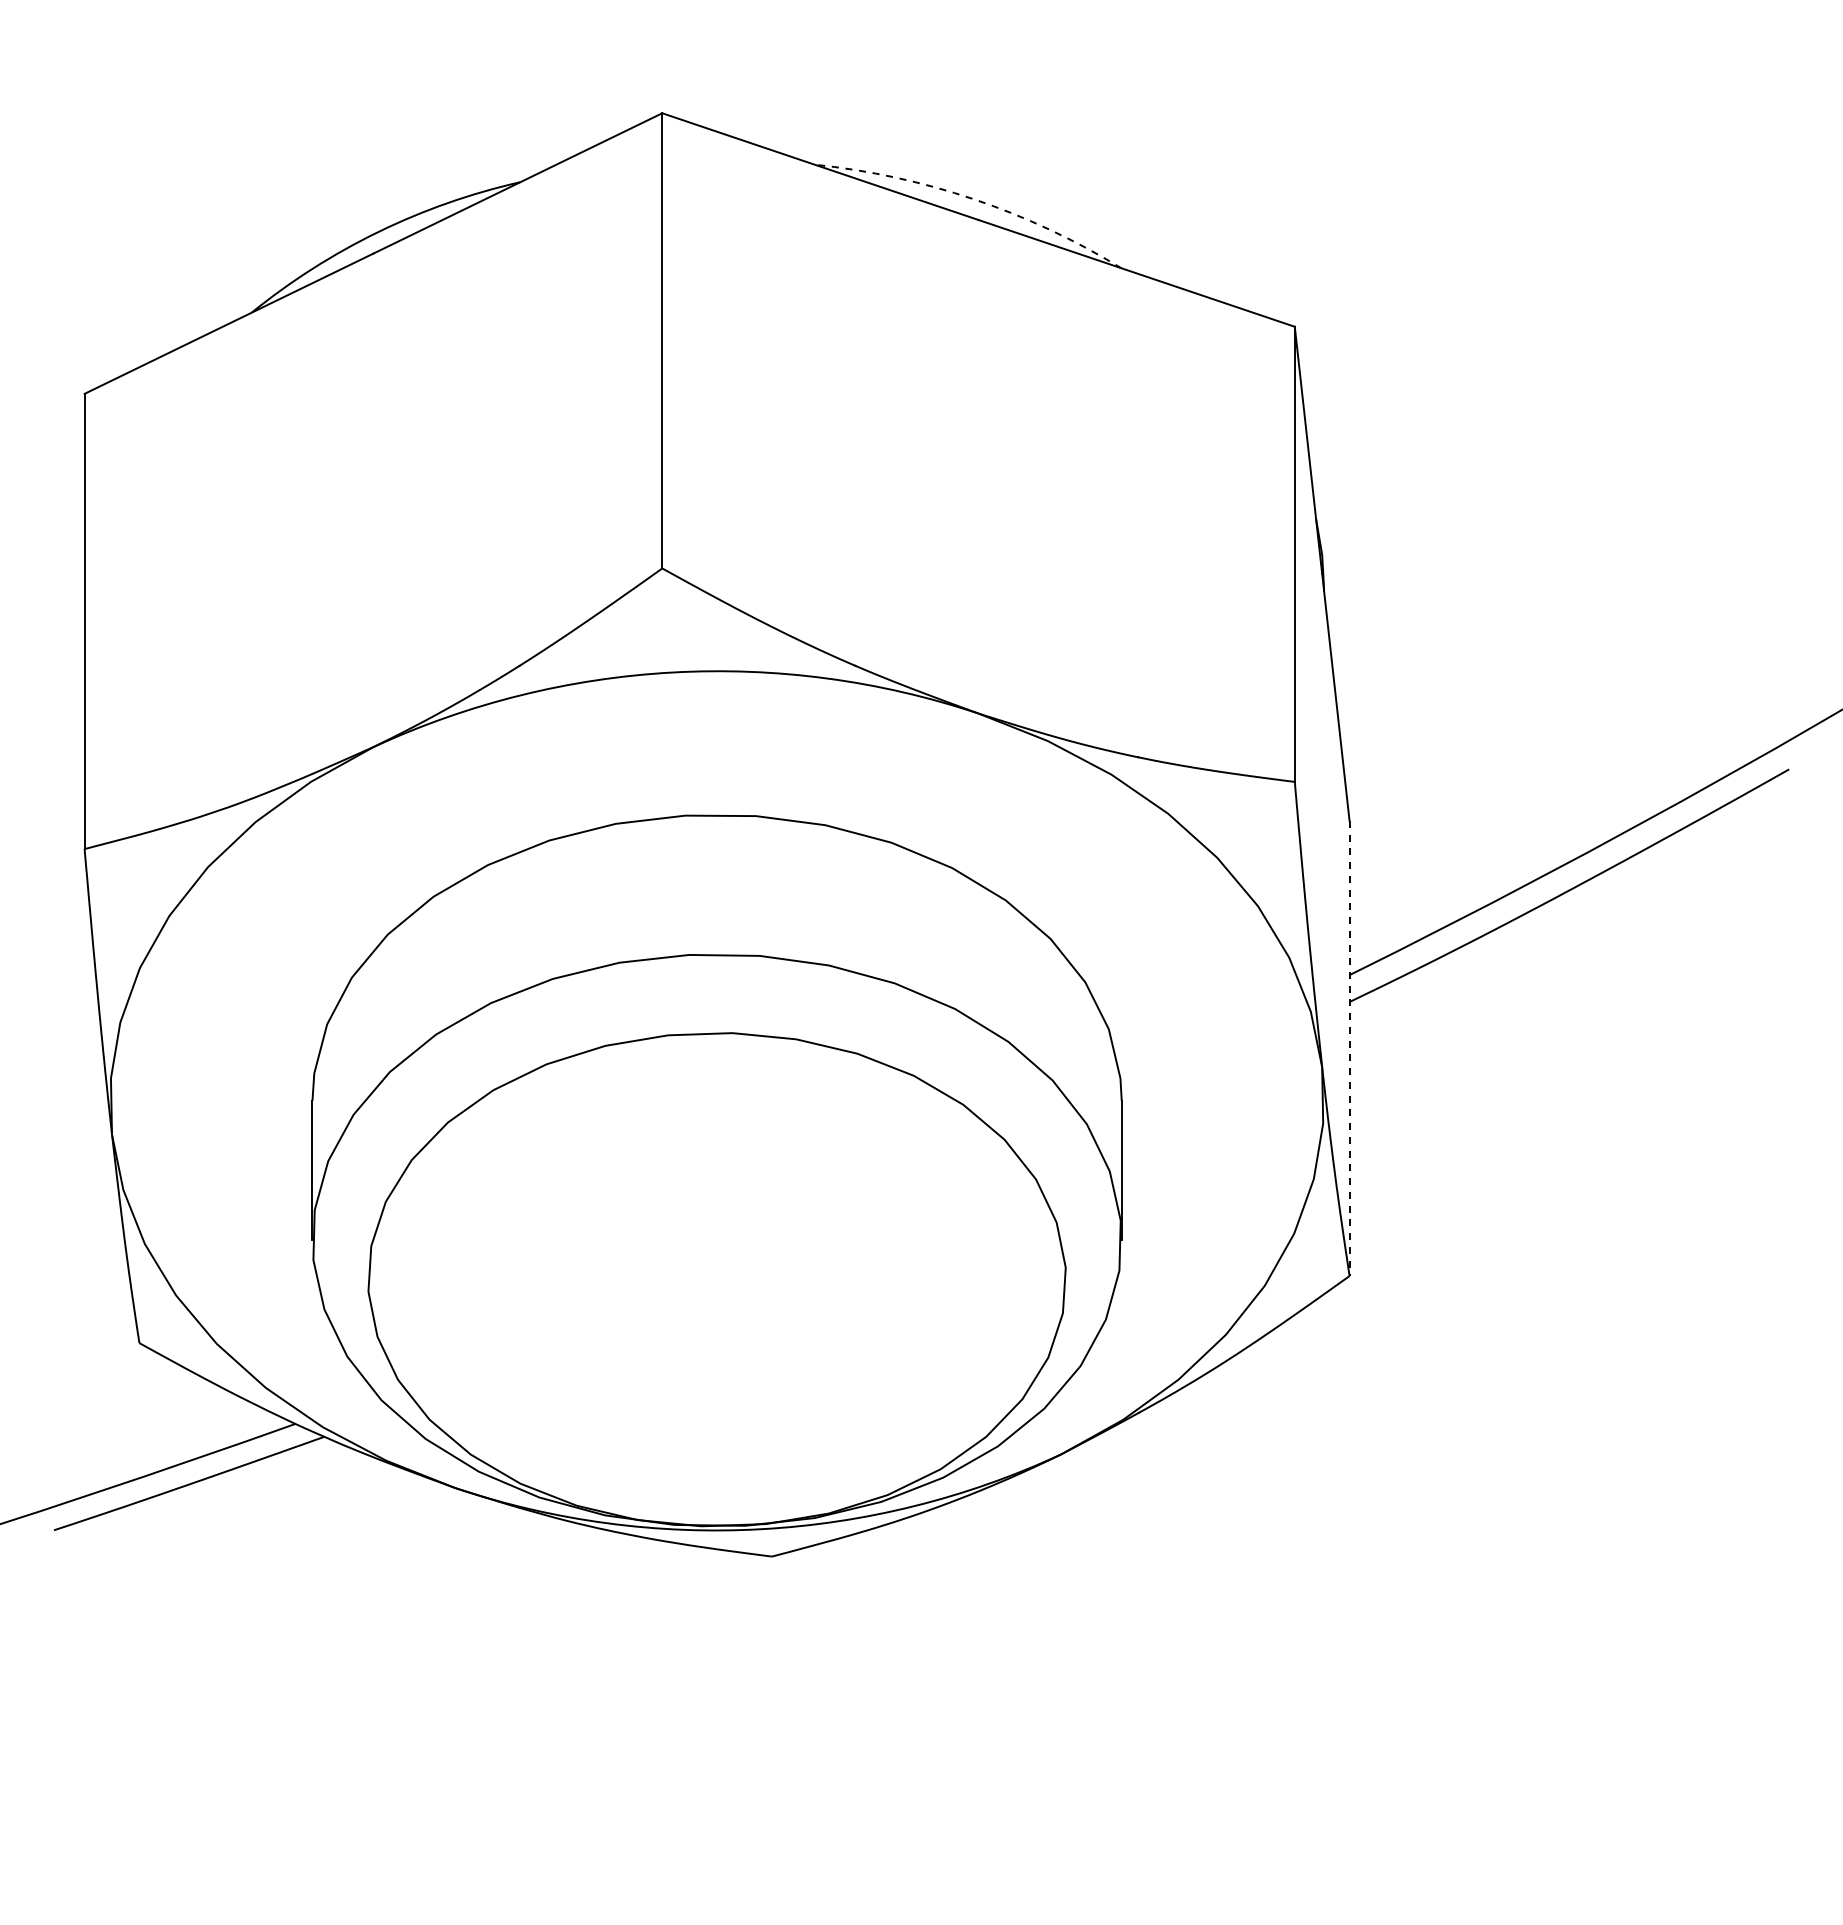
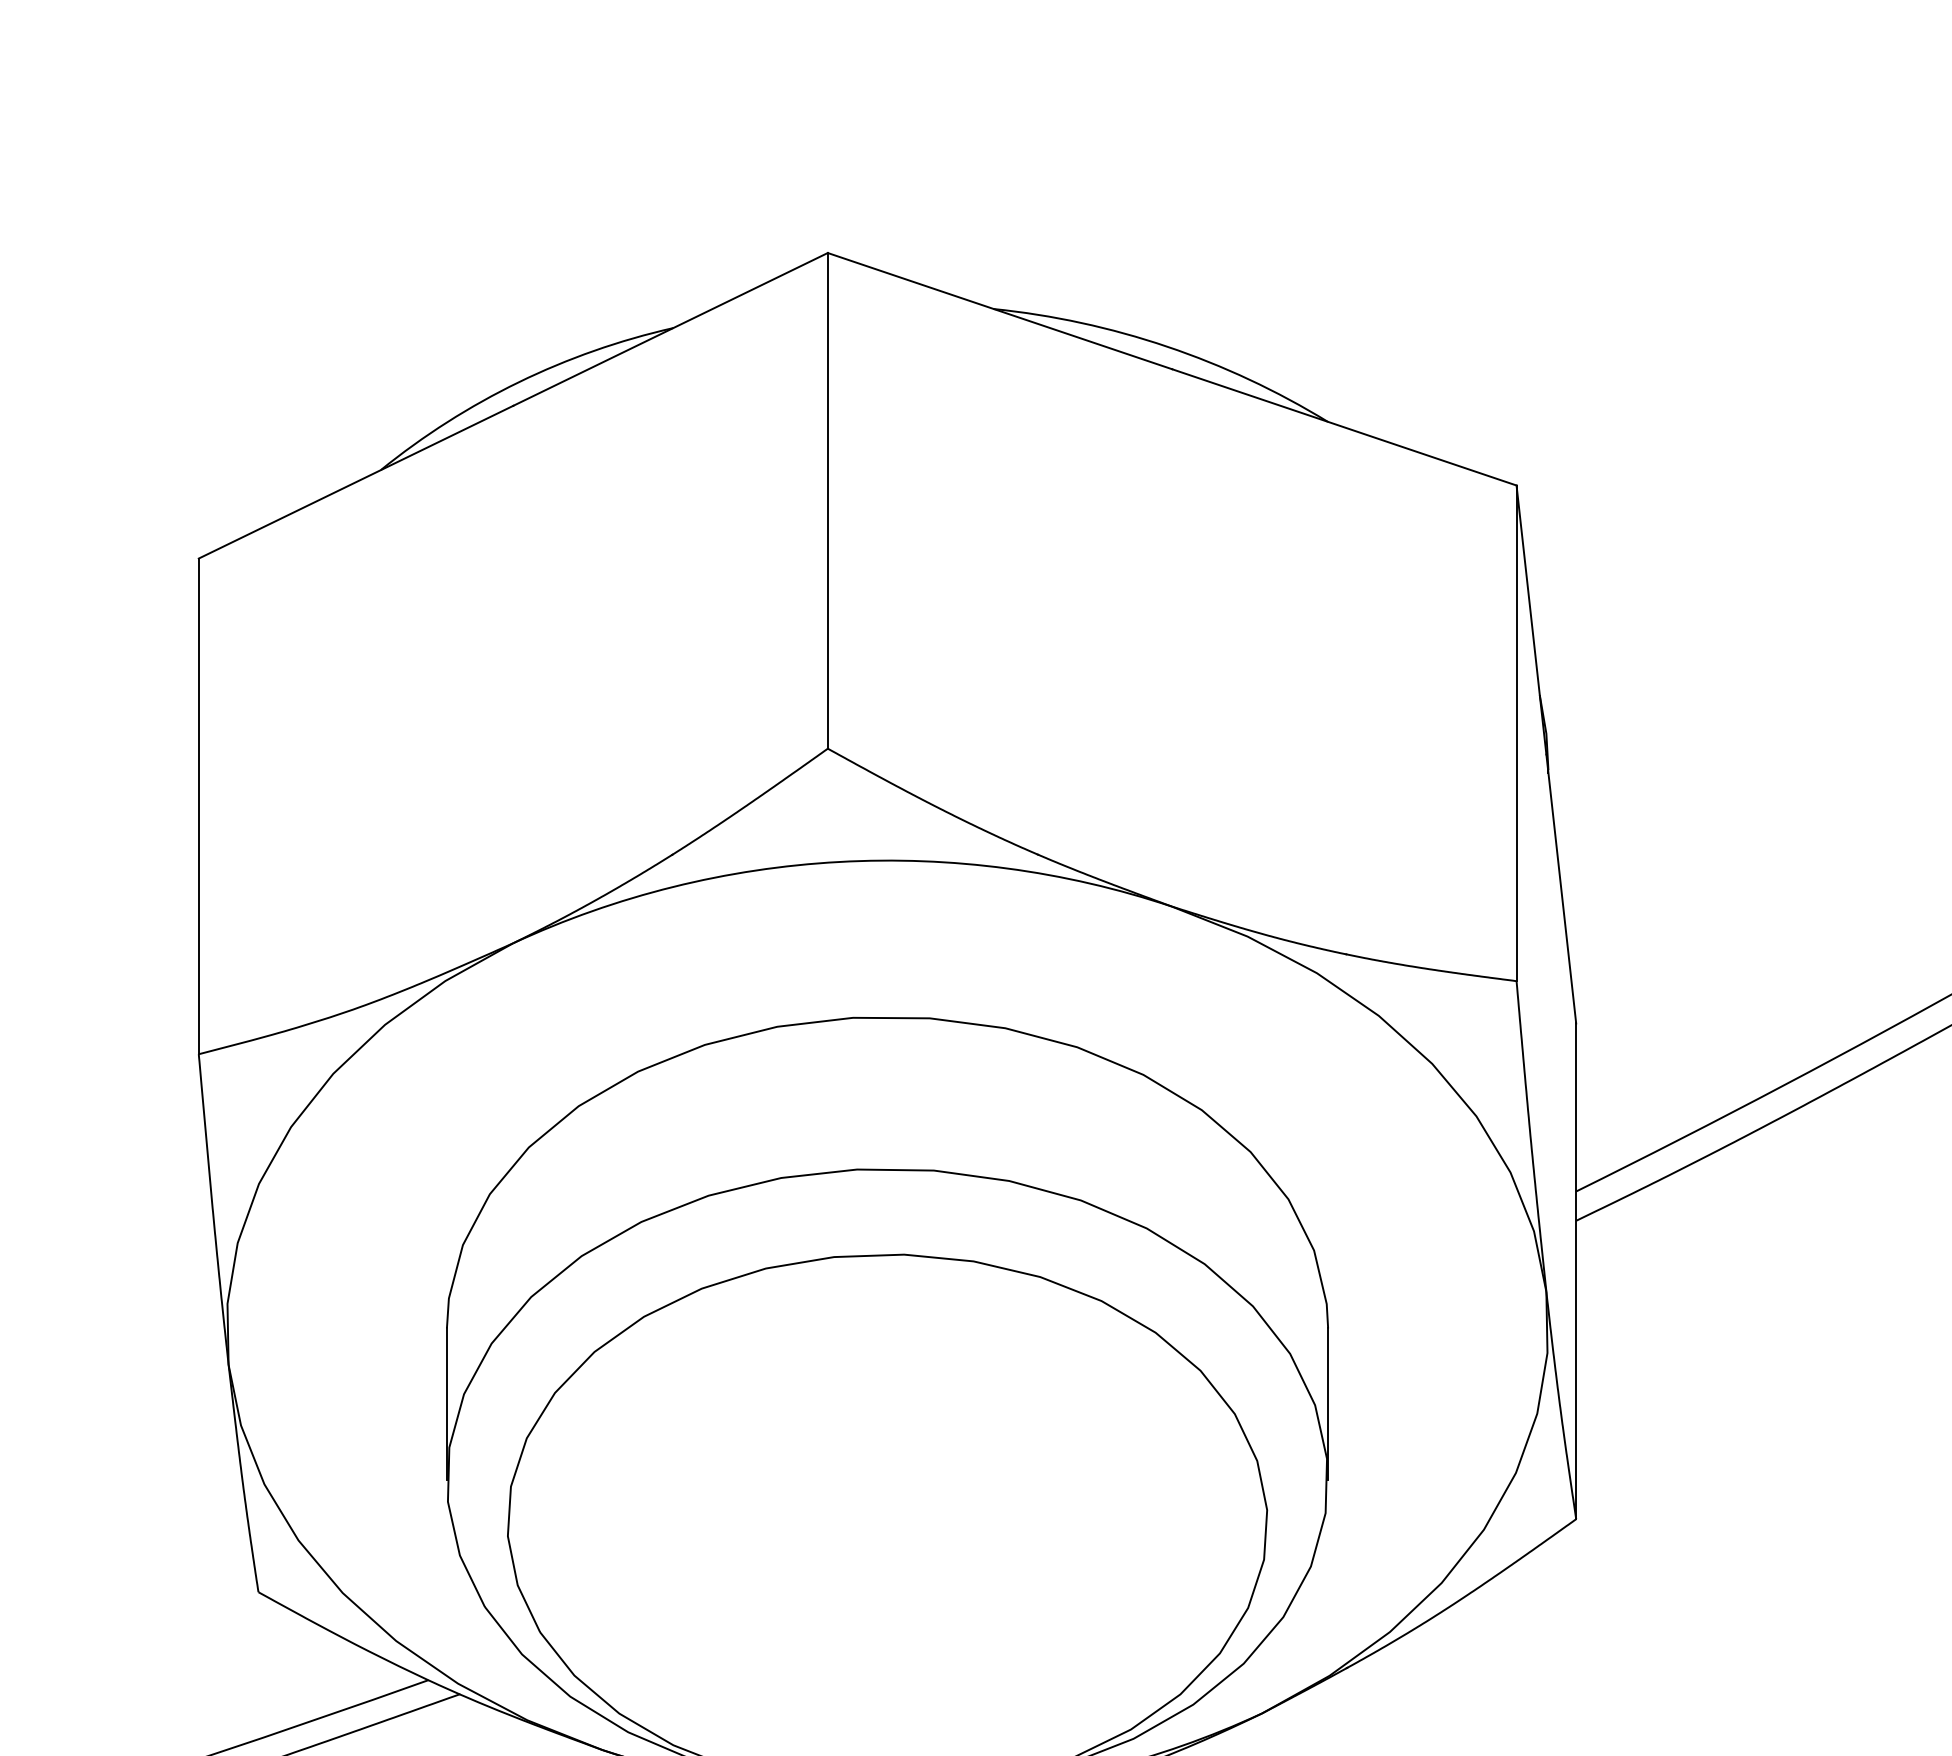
arc: (973, 199) -> (1166, 346), dashed -> solid
line: (1349, 1048) -> (1576, 1271), dashed -> solid

